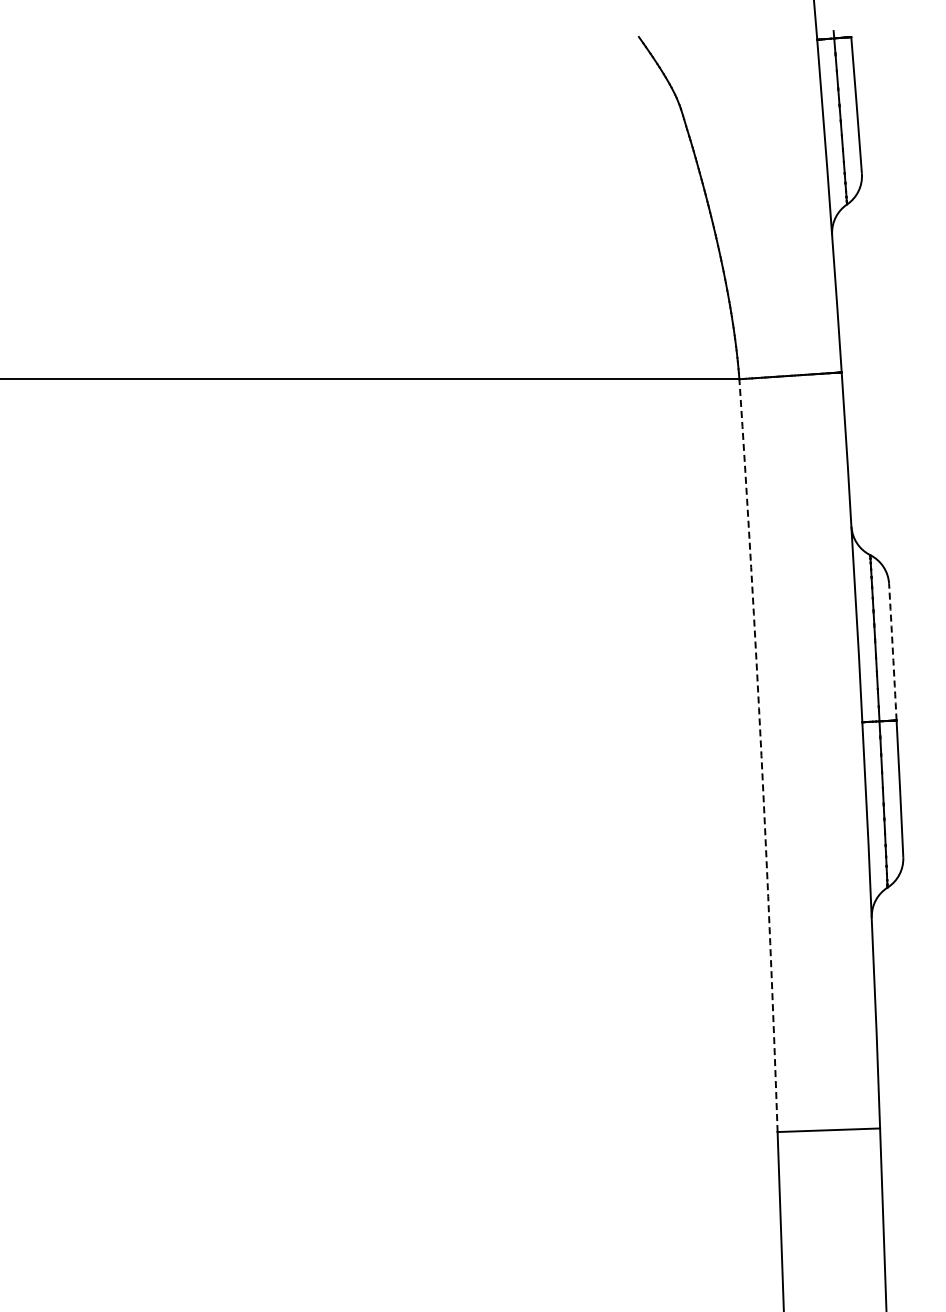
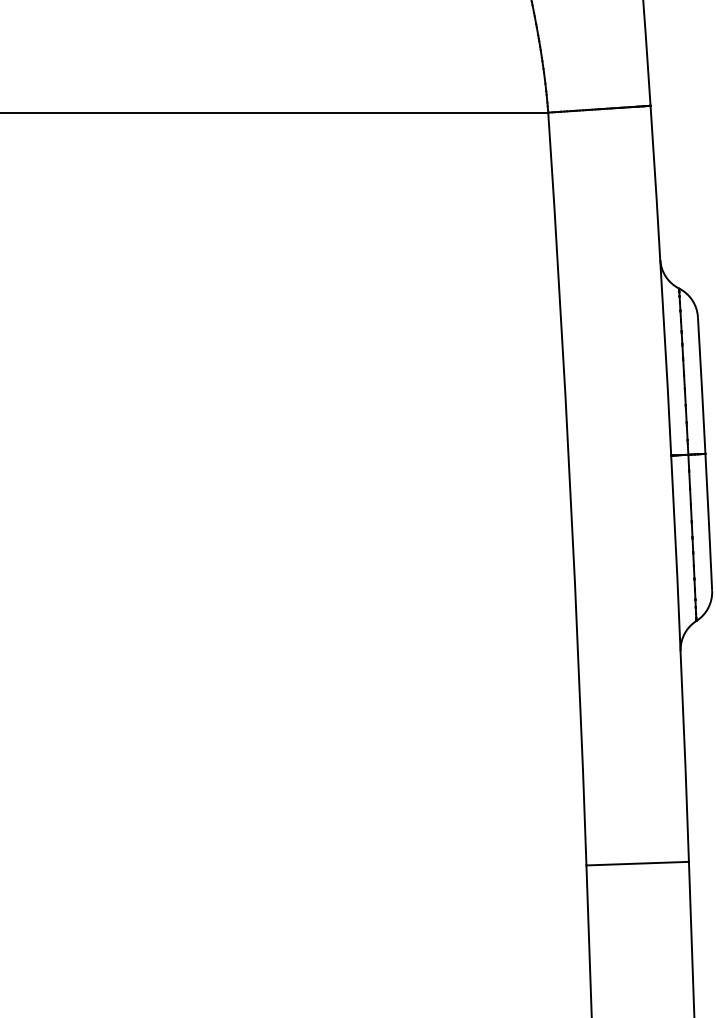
arc: (892, 652) -> (701, 385), dashed -> solid
arc: (761, 755) -> (570, 488), dashed -> solid

